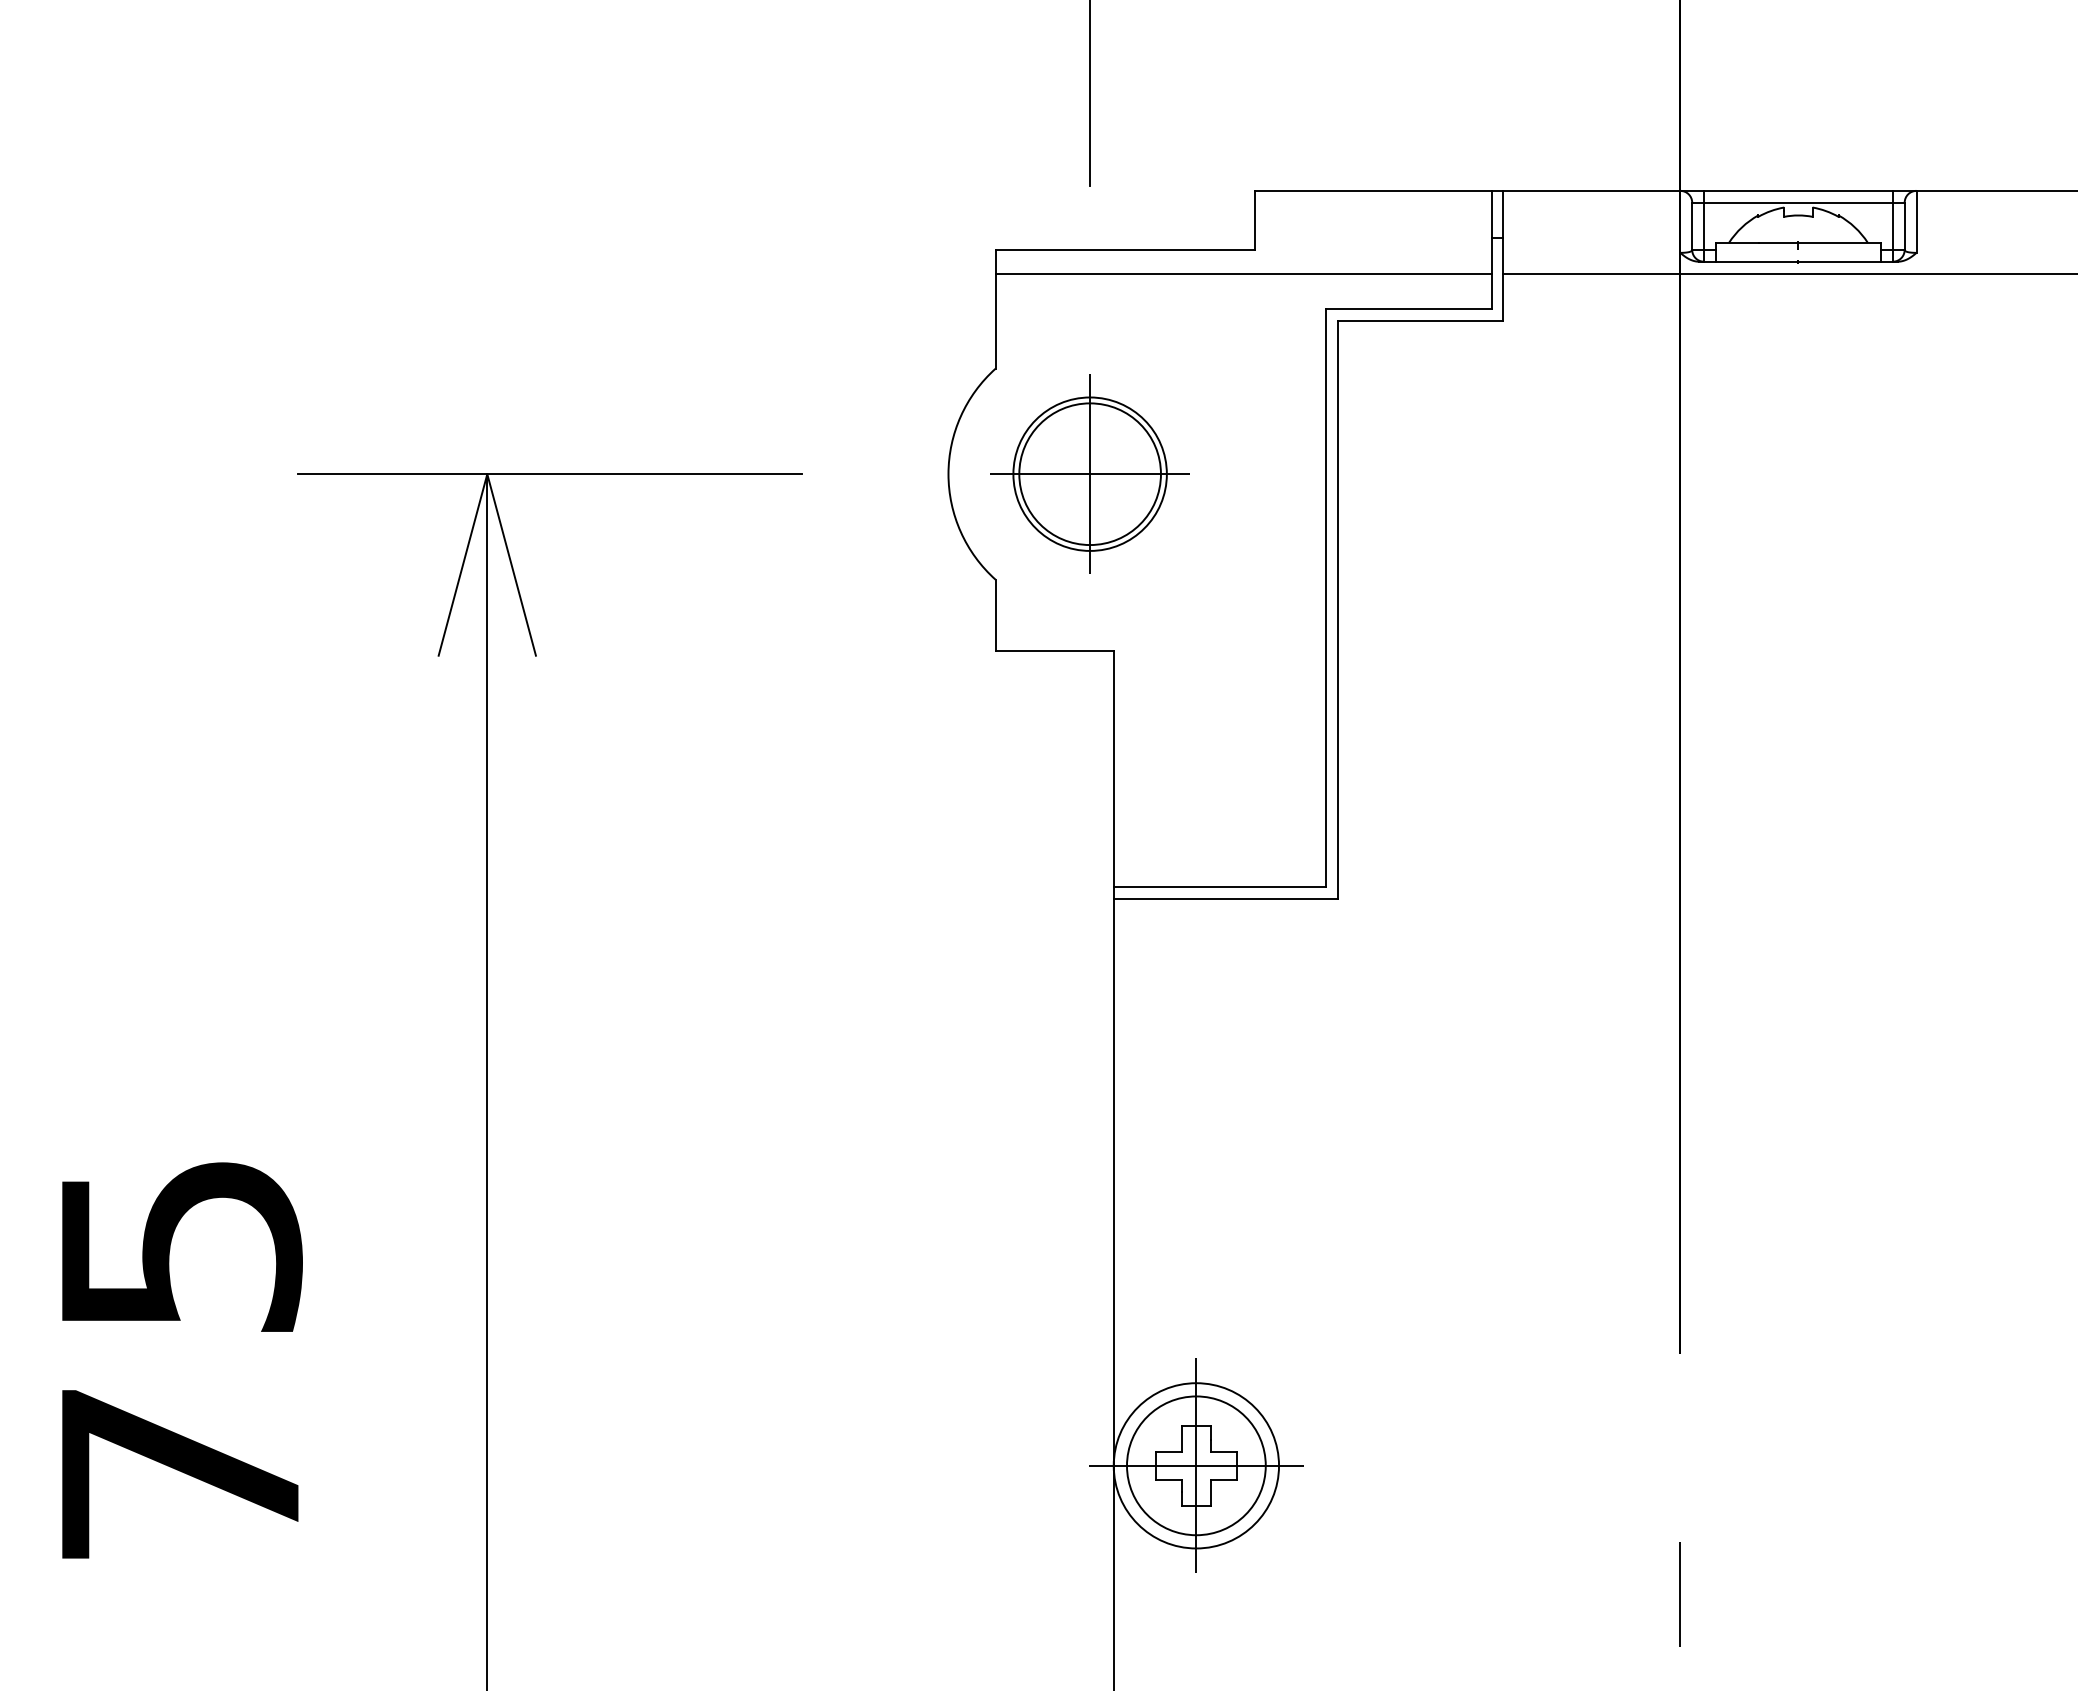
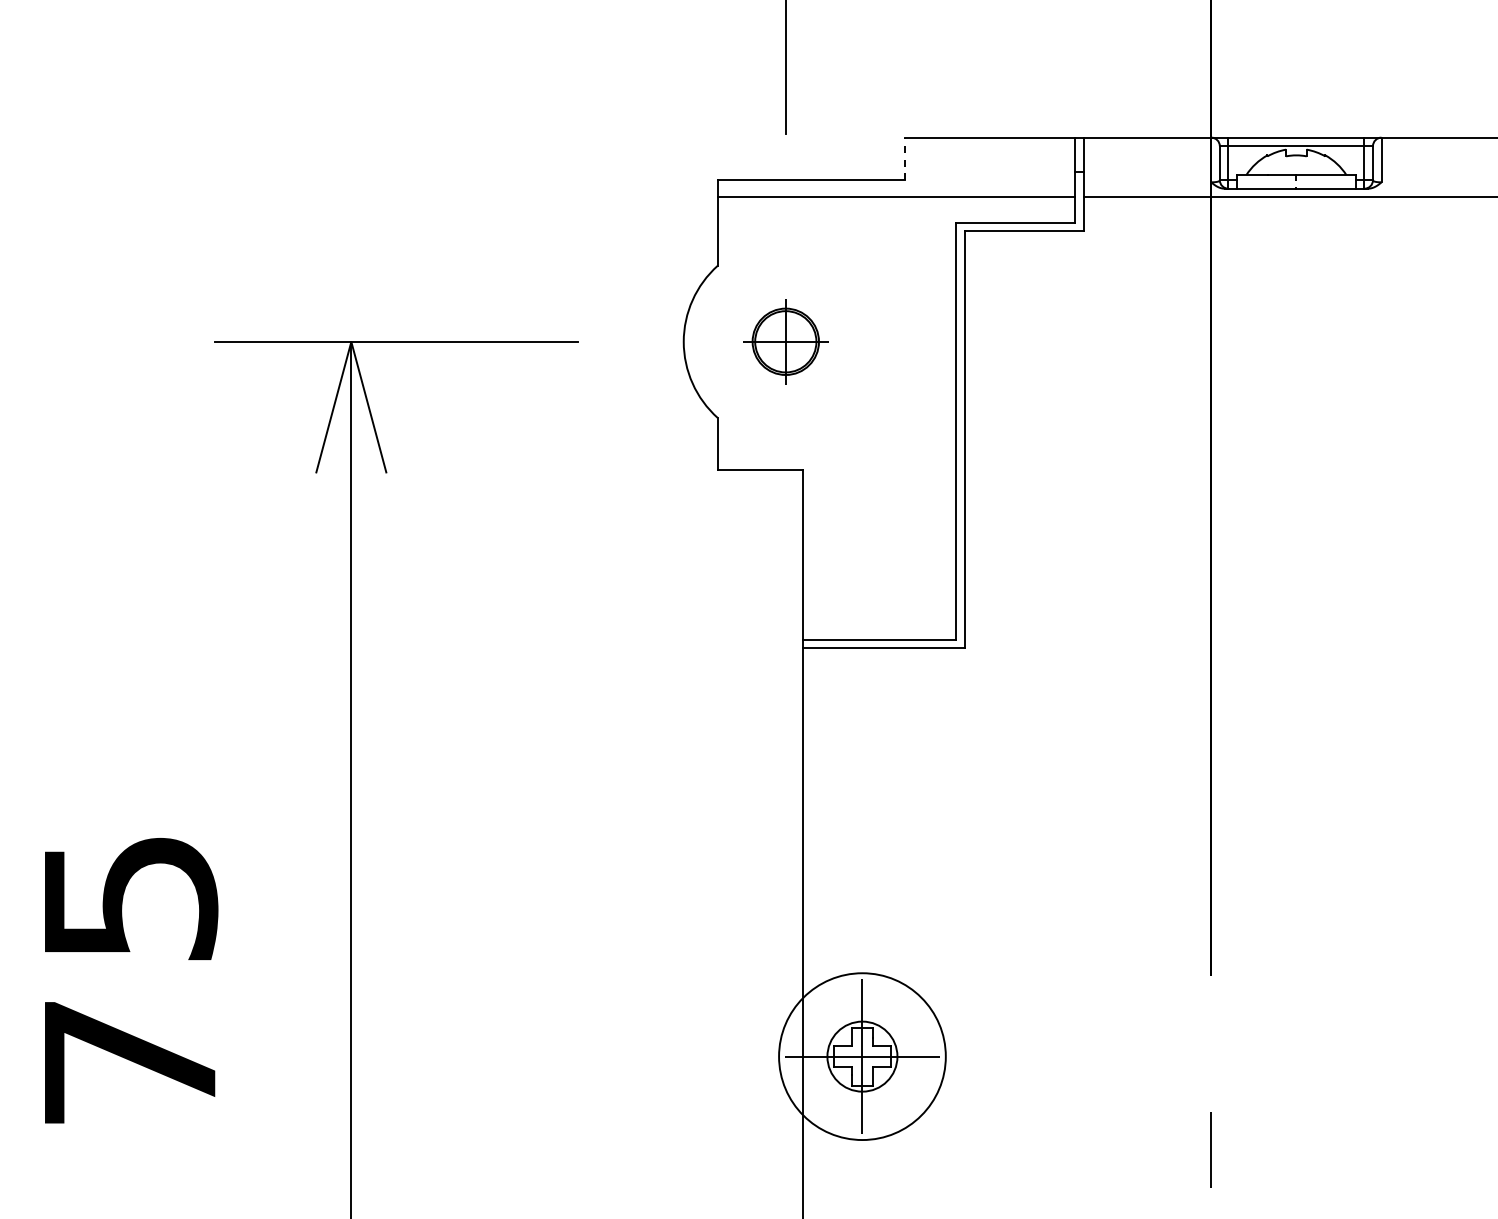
line: (1255, 220) -> (905, 158), solid -> dashed
part: (1089, 473) -> (785, 341), size x0.6
circle: (1196, 1465) -> (862, 1056), size x0.7
circle: (1196, 1465) -> (862, 1056), size x1.4

